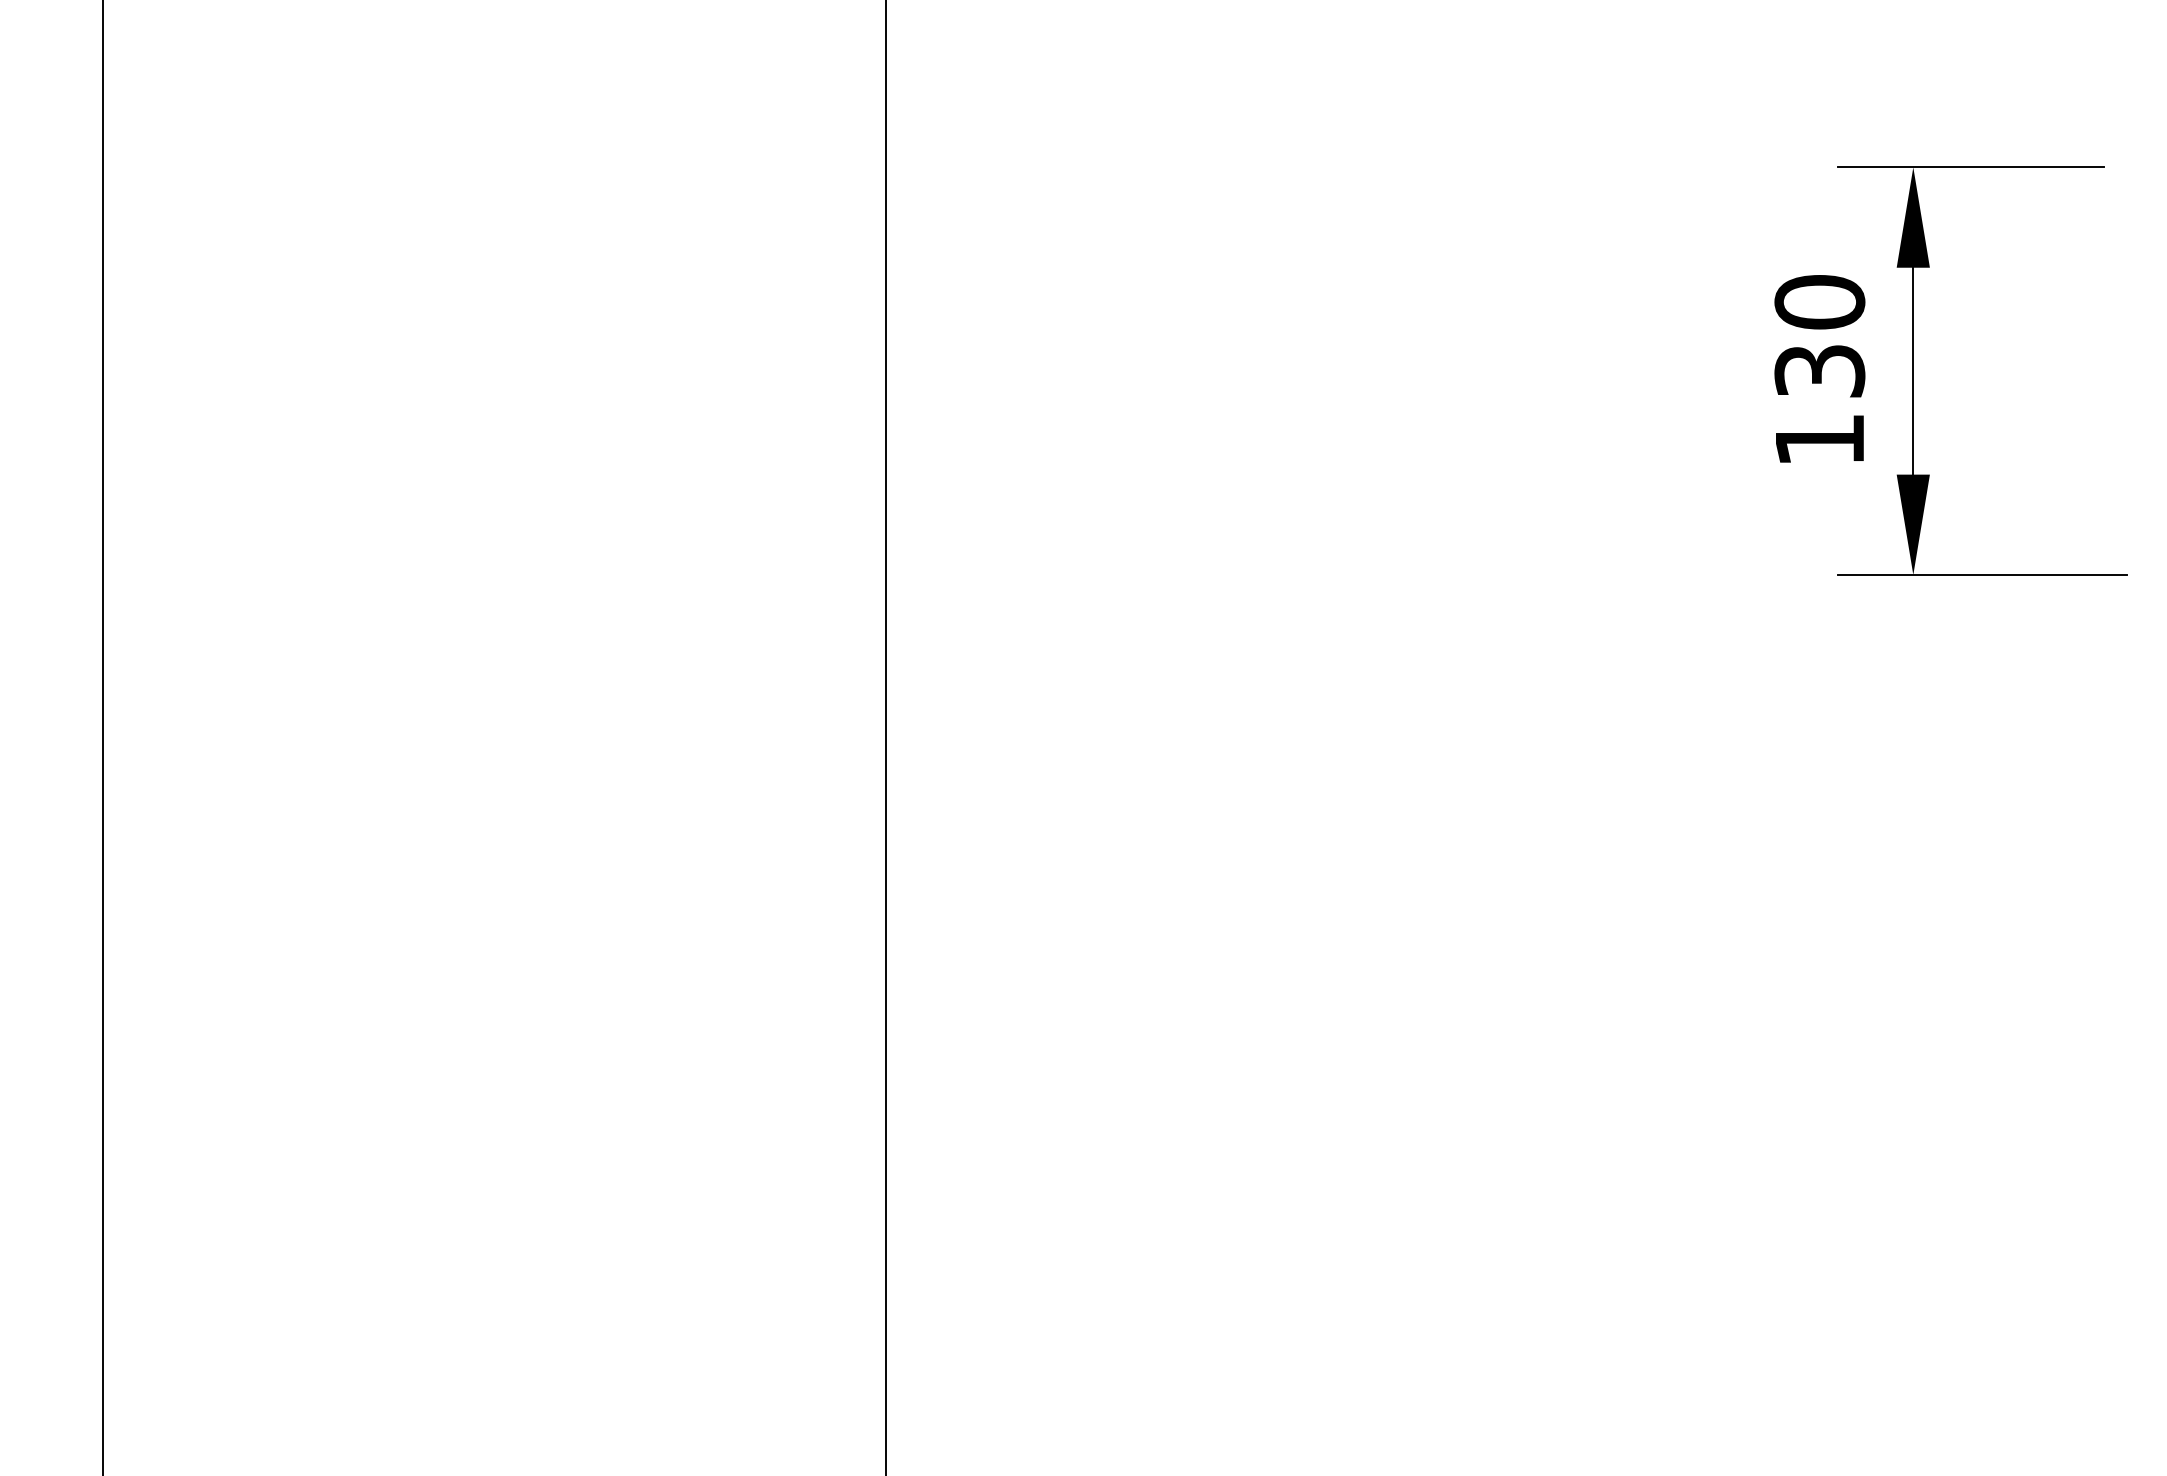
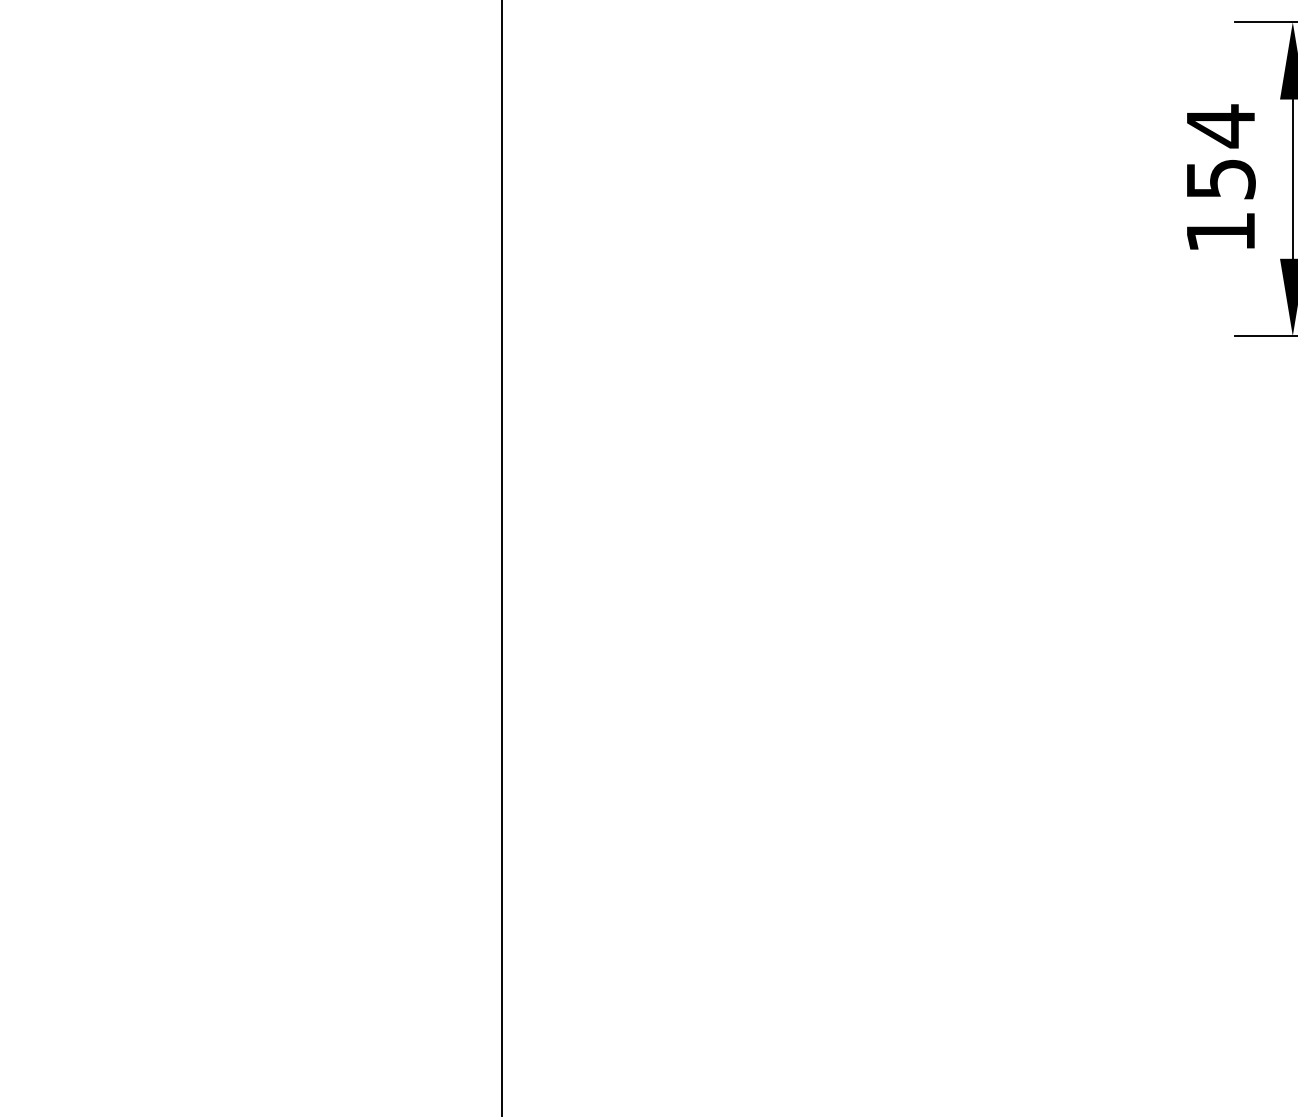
text: (1819, 335) -> (1220, 151), 130 -> 154

